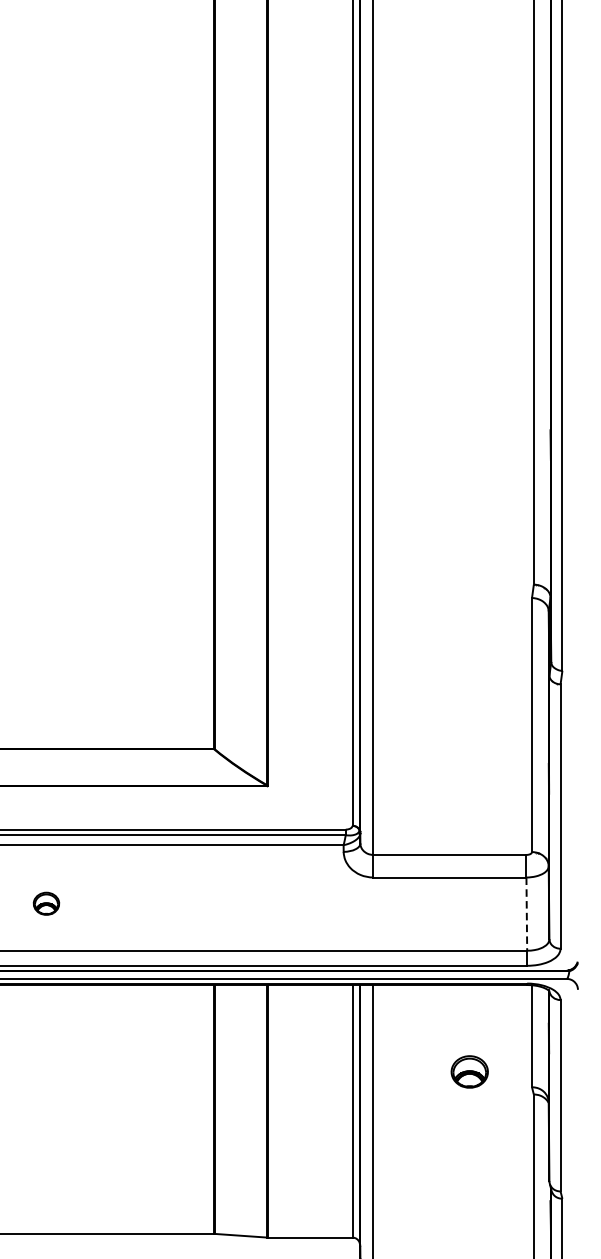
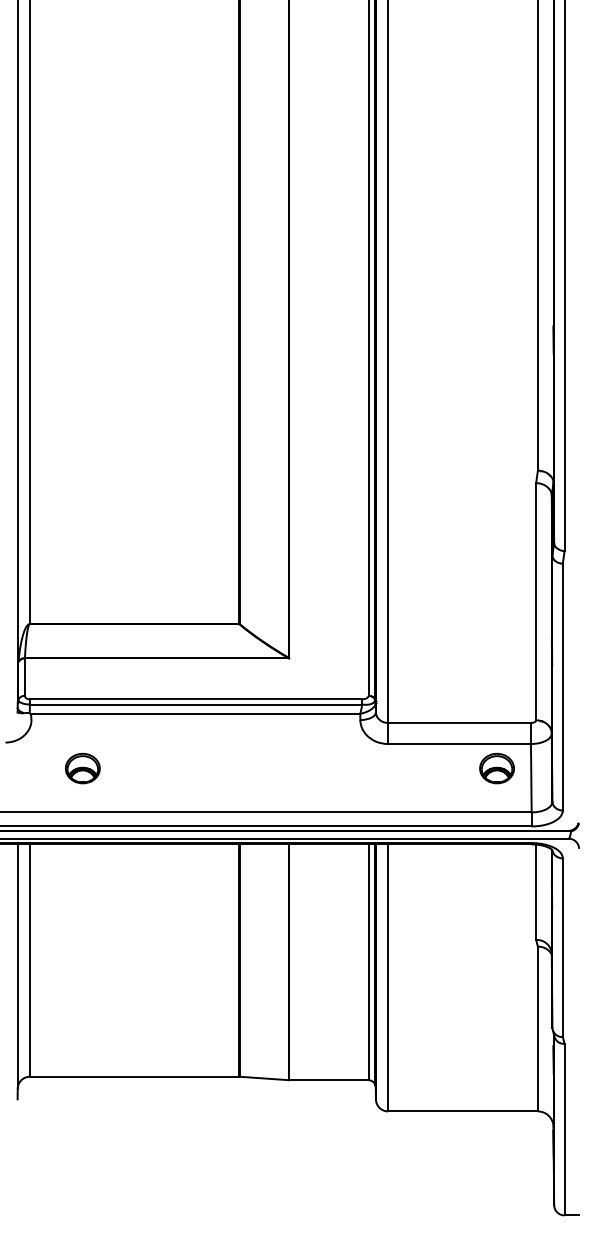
part: (46, 903) -> (82, 768), size x1.43
line: (527, 914) -> (531, 778), dashed -> solid
part: (469, 1071) -> (496, 768), moved

